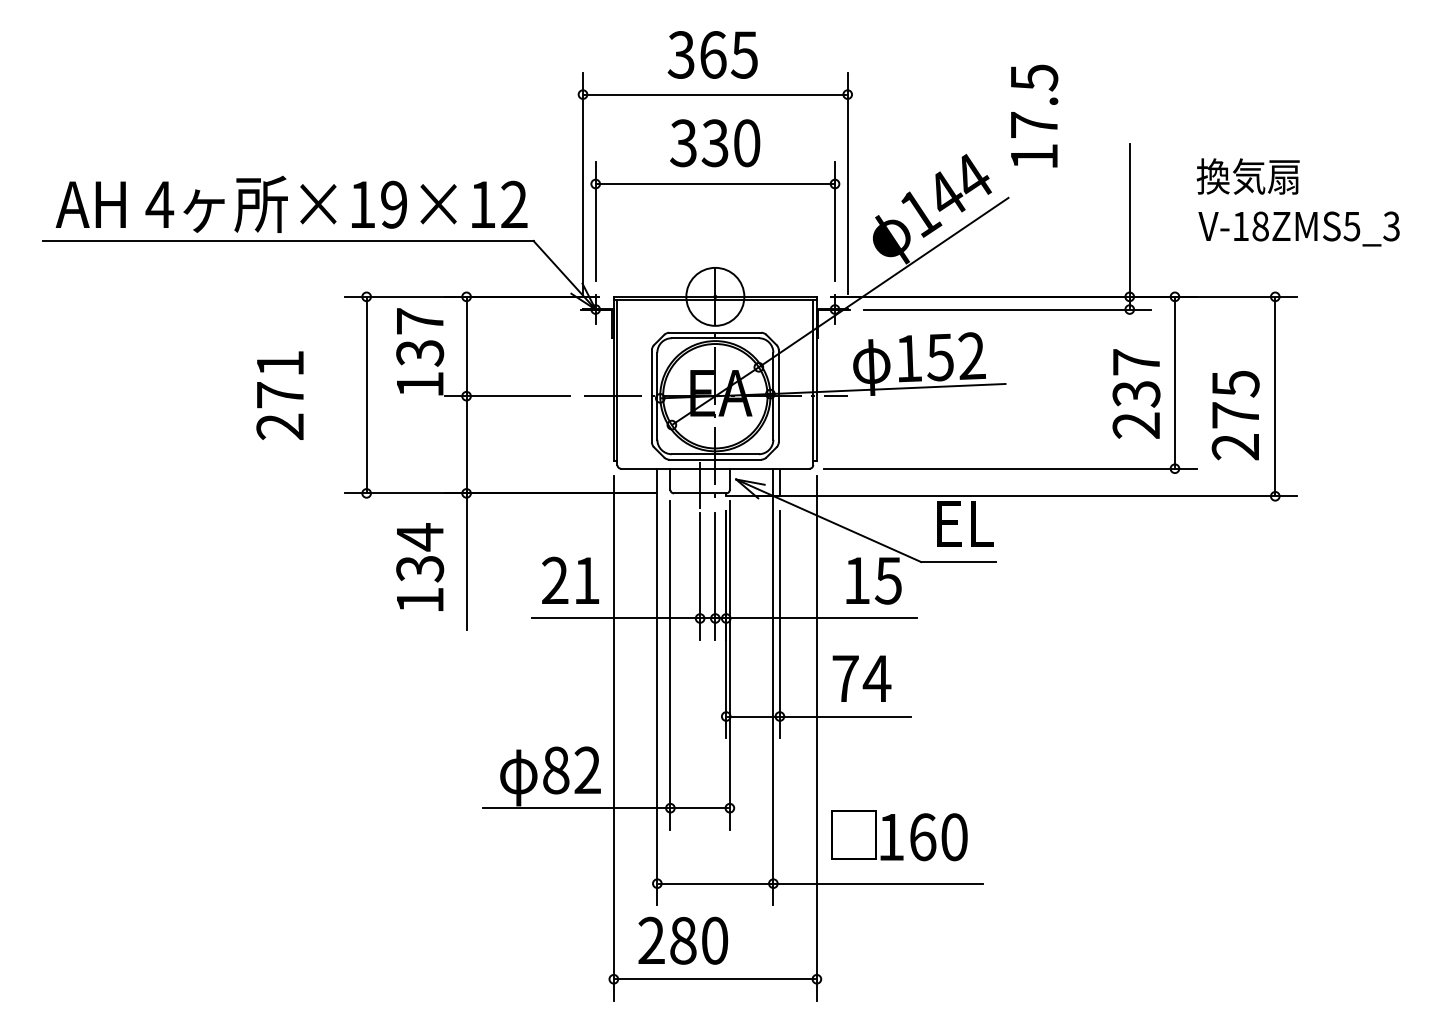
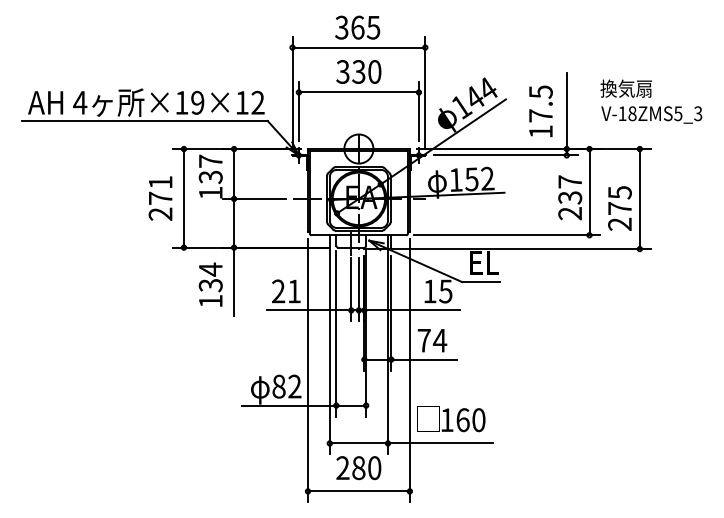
text: (1033, 116) -> (540, 111), moved
text: (280, 395) -> (160, 198), moved
text: (682, 941) -> (358, 468), moved

